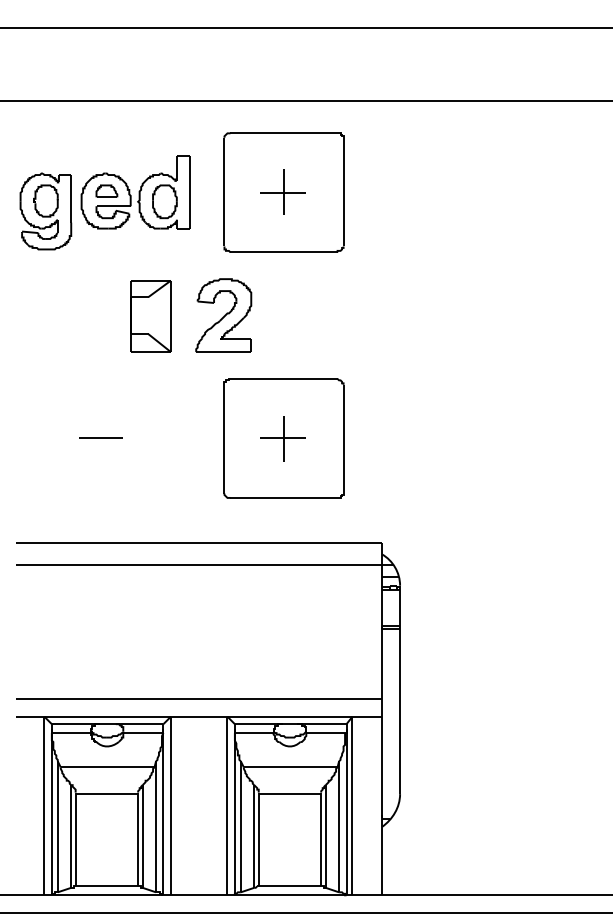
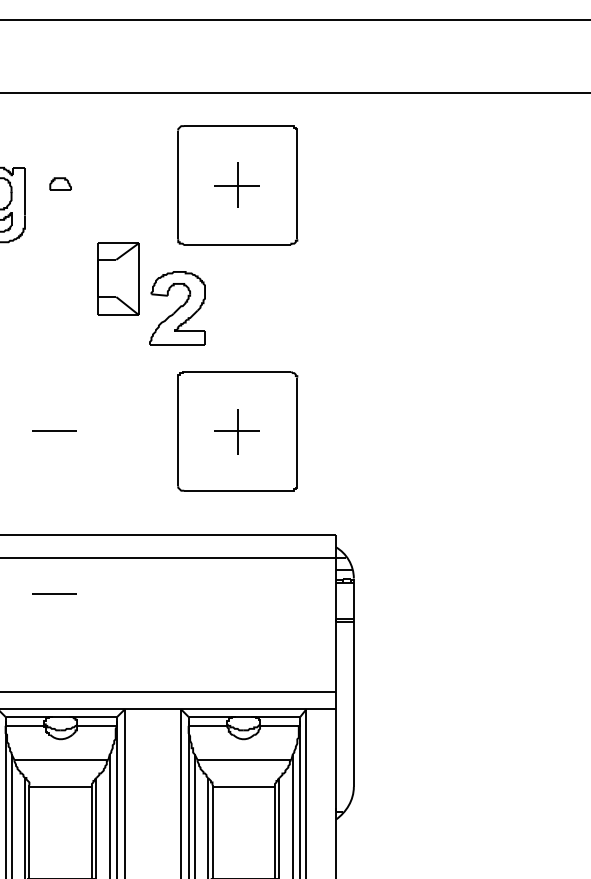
part: (135, 192) -> (89, 185), removed
part: (150, 316) -> (118, 279), moved
line: (100, 600) -> (54, 593), added

